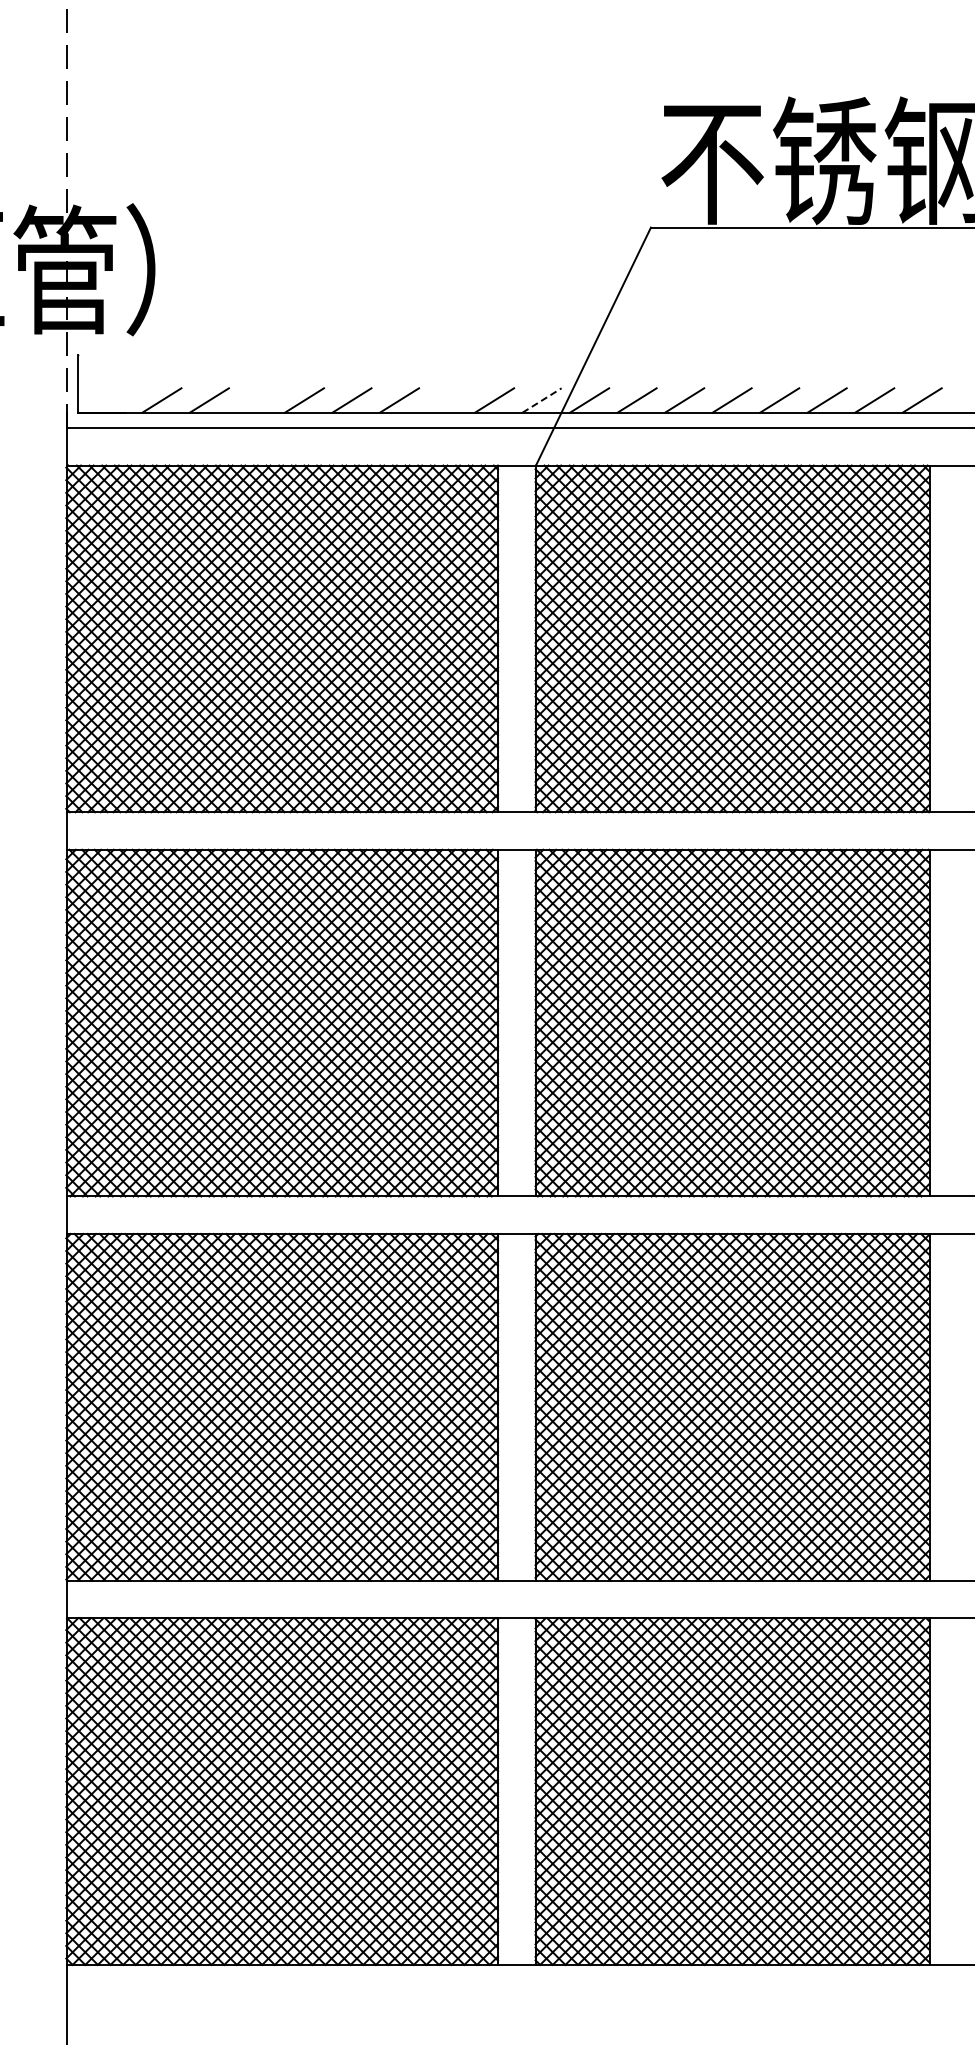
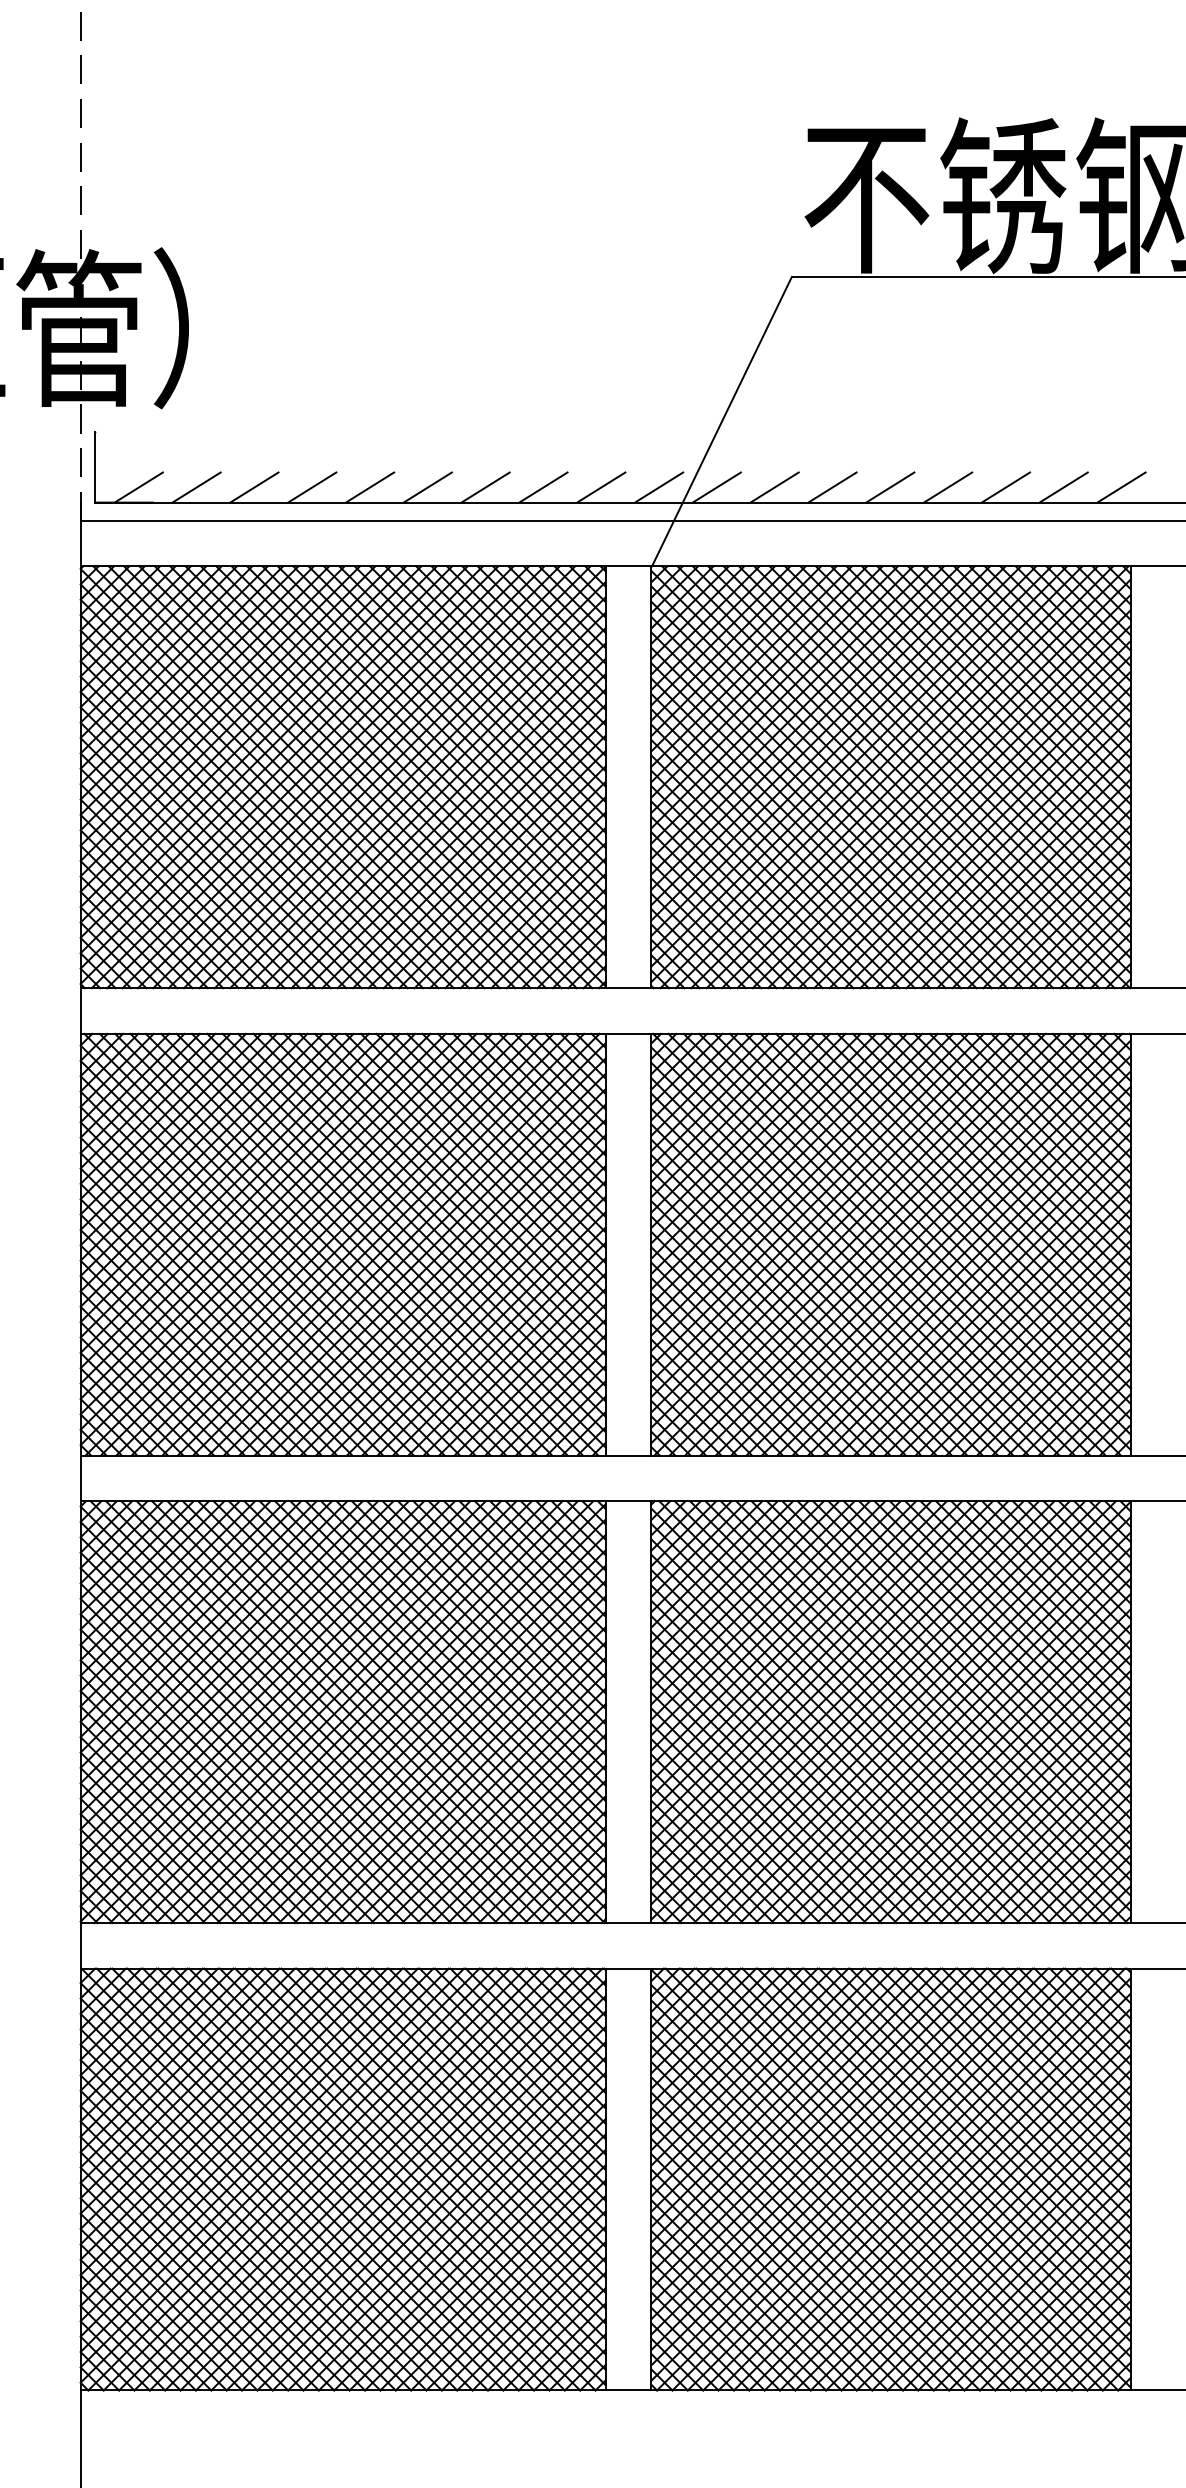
line: (113, 400) -> (138, 487), added
line: (256, 400) -> (311, 487), added
line: (446, 400) -> (543, 487), added
line: (542, 400) -> (659, 487), dashed -> solid

